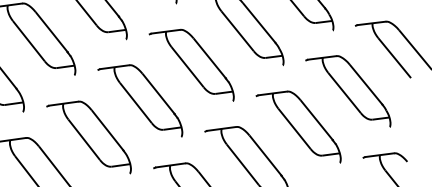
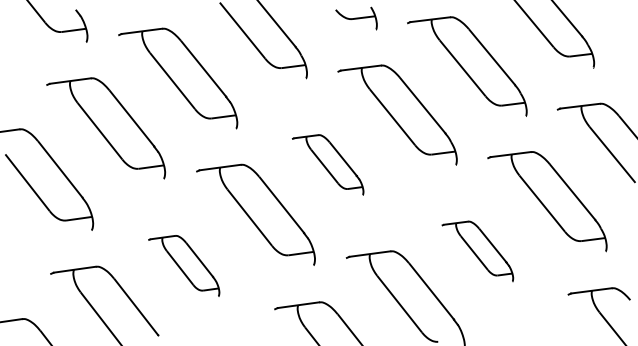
part: (191, 65) -> (327, 164), size x0.6
part: (298, 127) -> (477, 251), size x0.6
part: (88, 137) -> (183, 265), size x0.6

